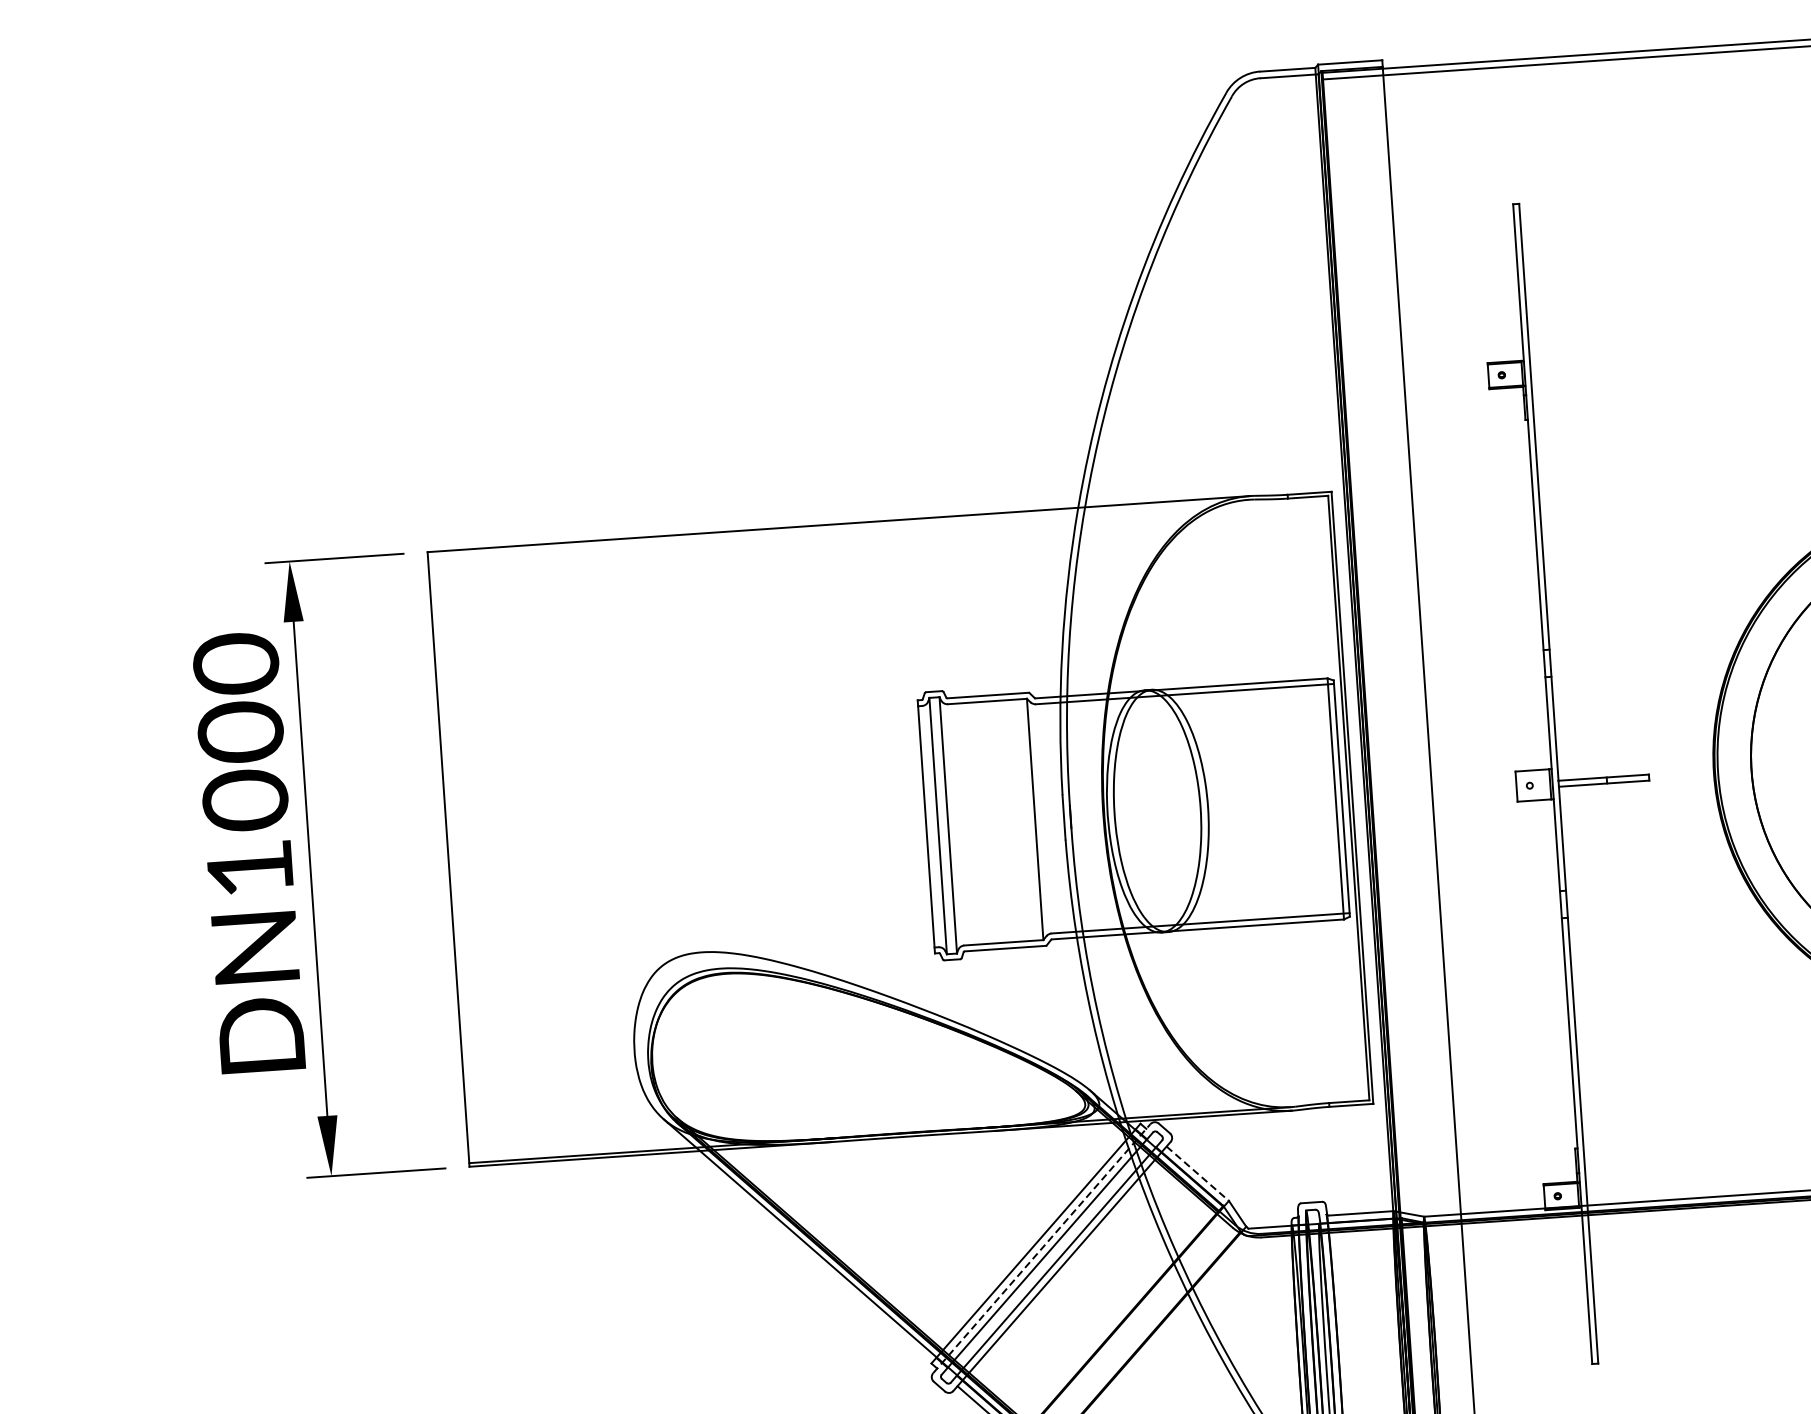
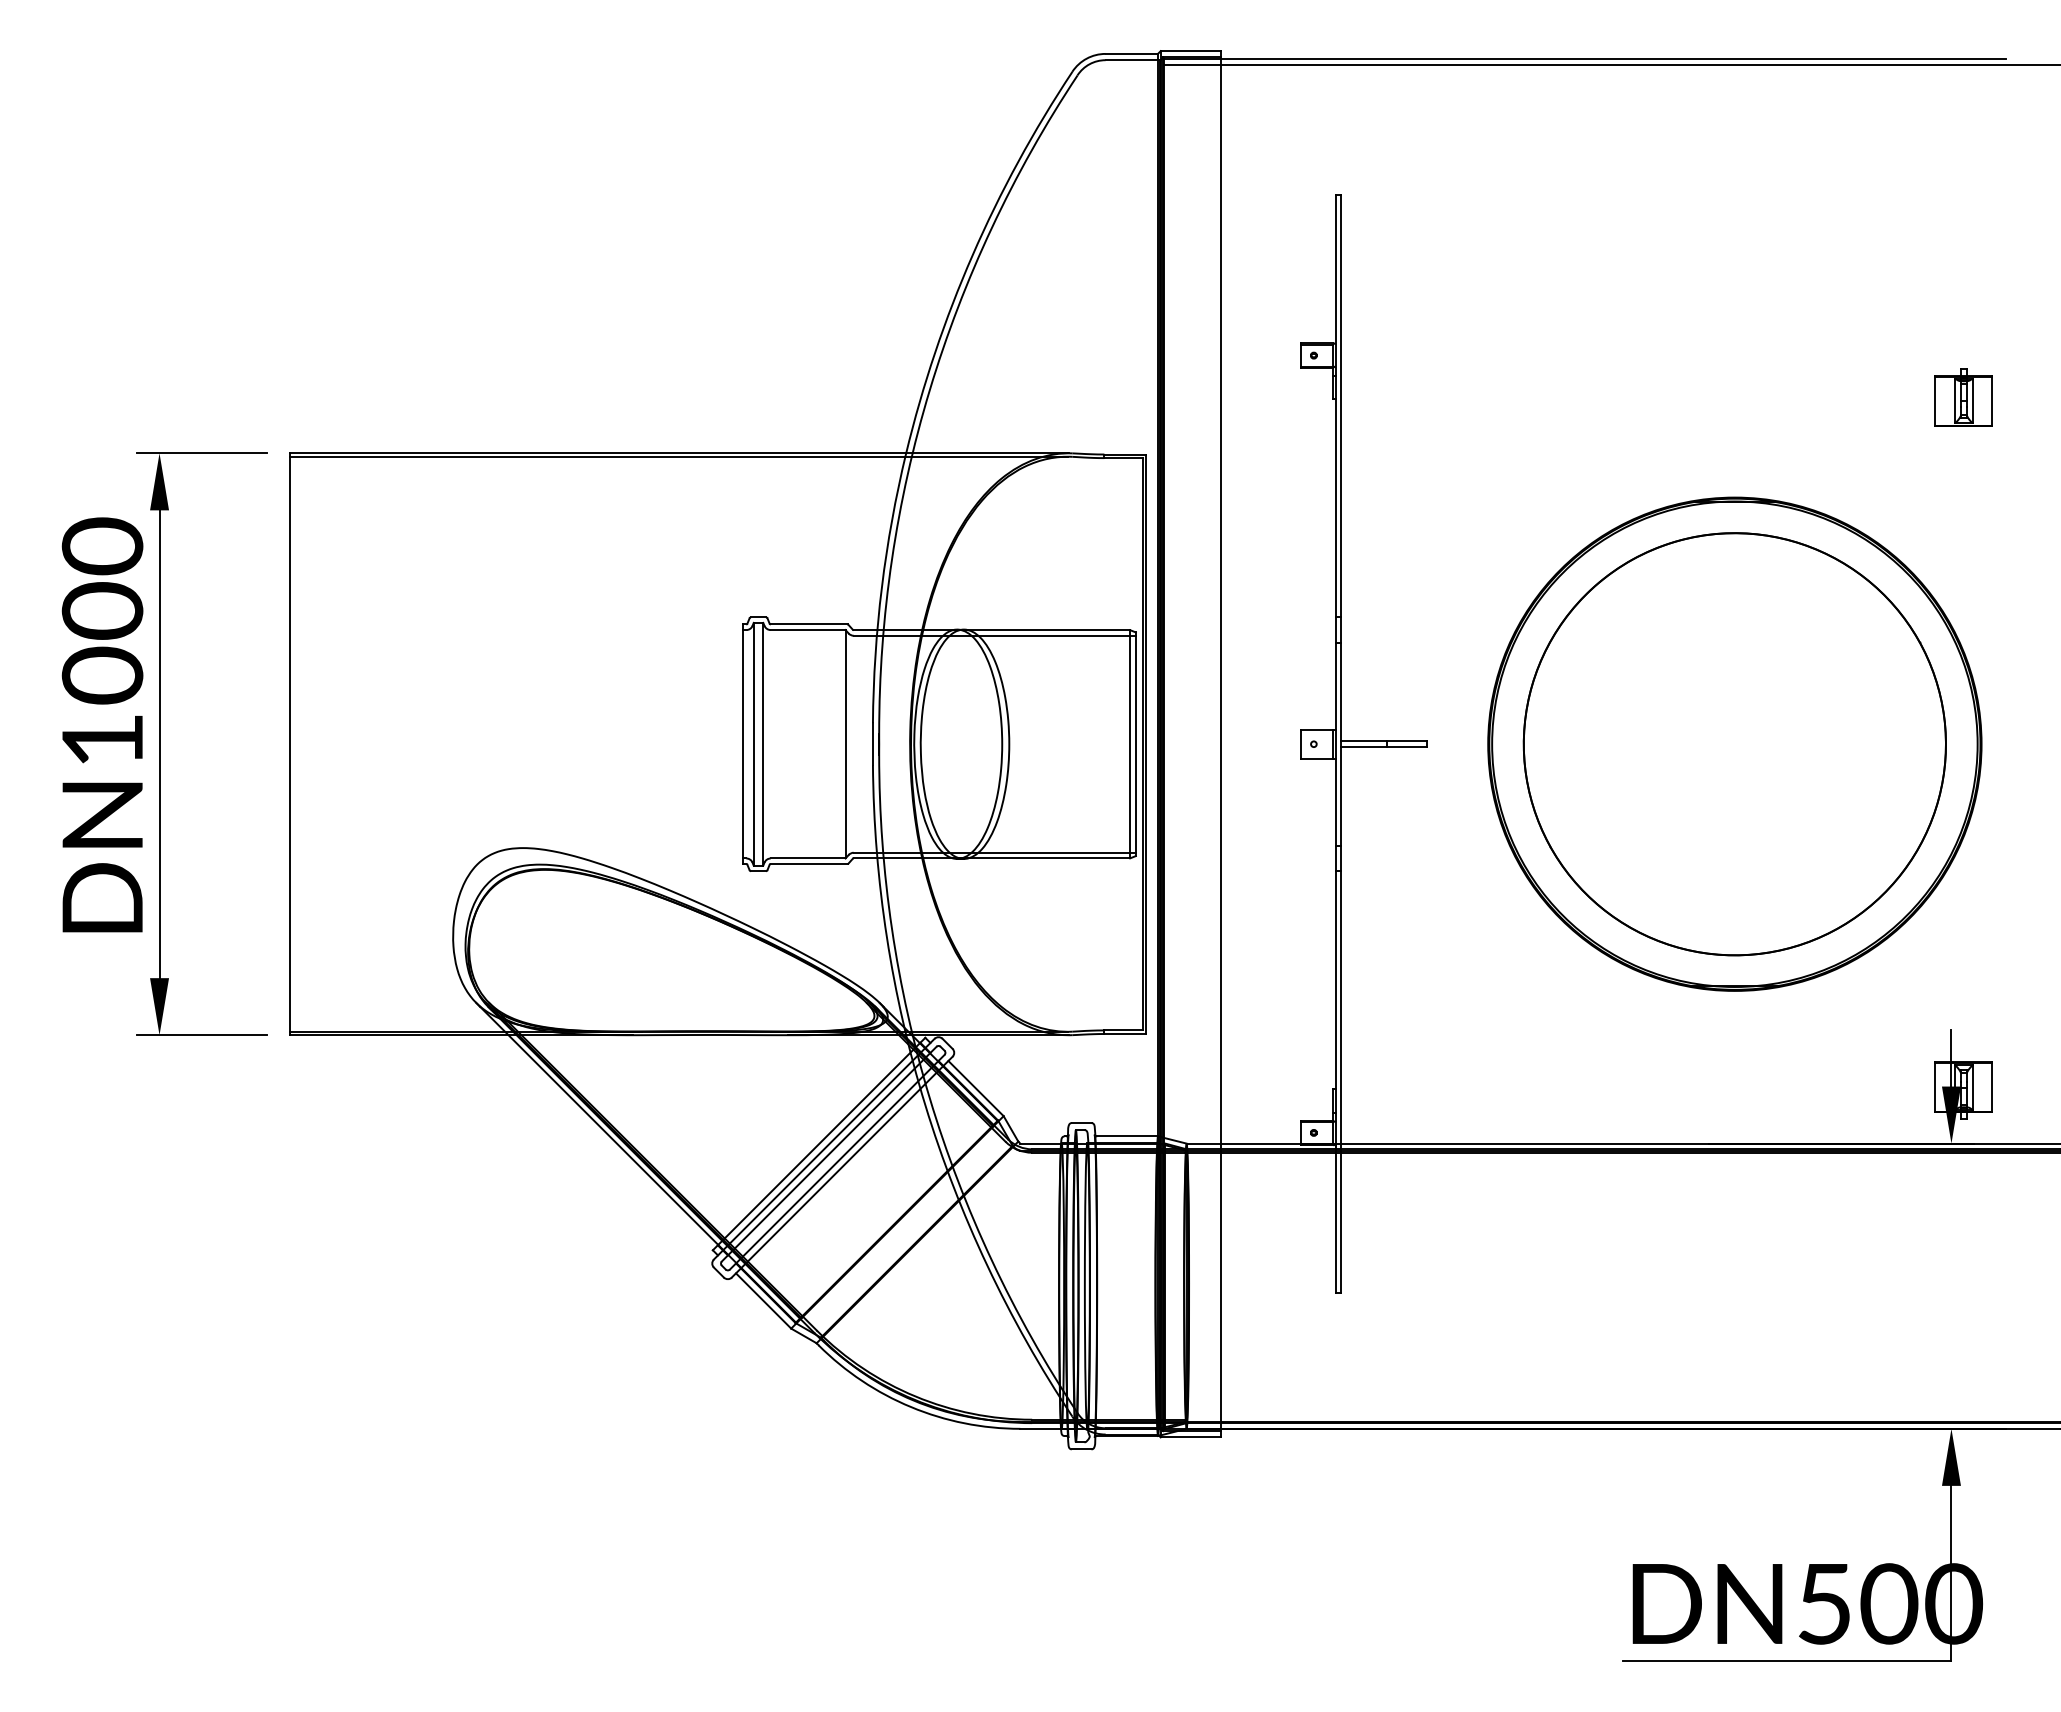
line: (837, 527) -> (678, 456), added
line: (1198, 1173) -> (976, 1088), dashed -> solid
line: (1042, 1247) -> (824, 1148), dashed -> solid

